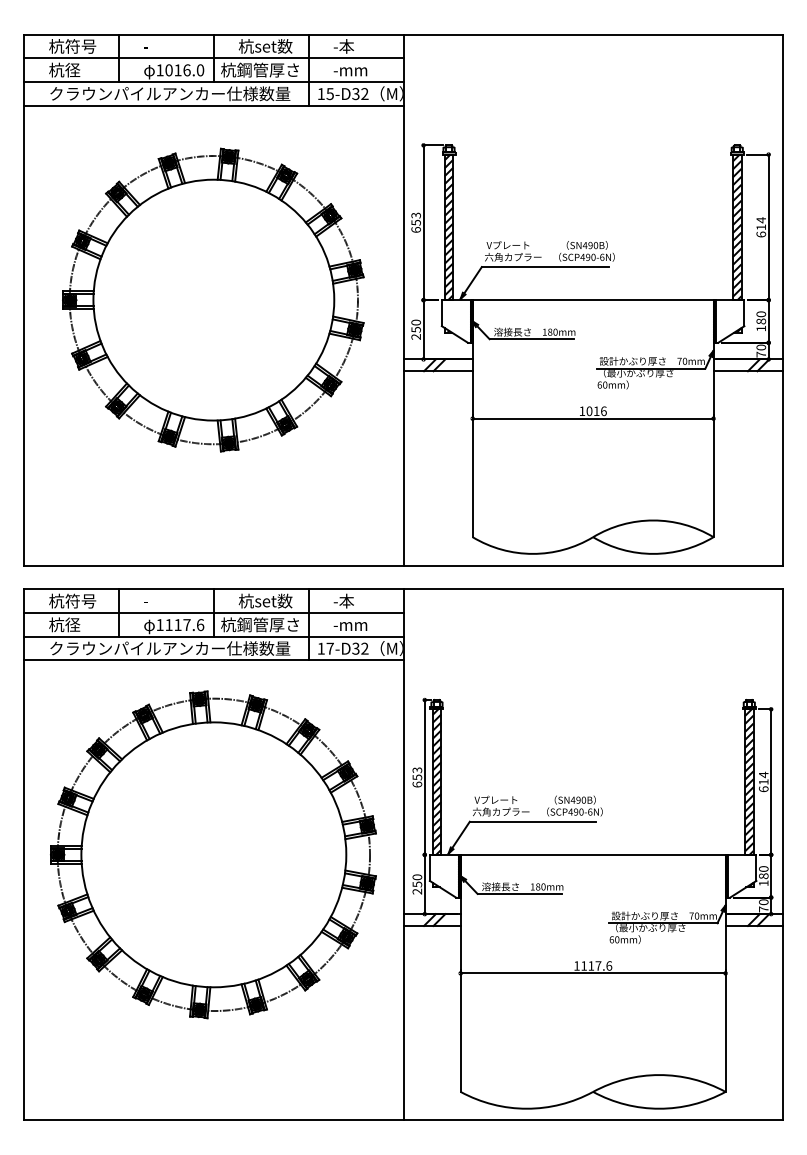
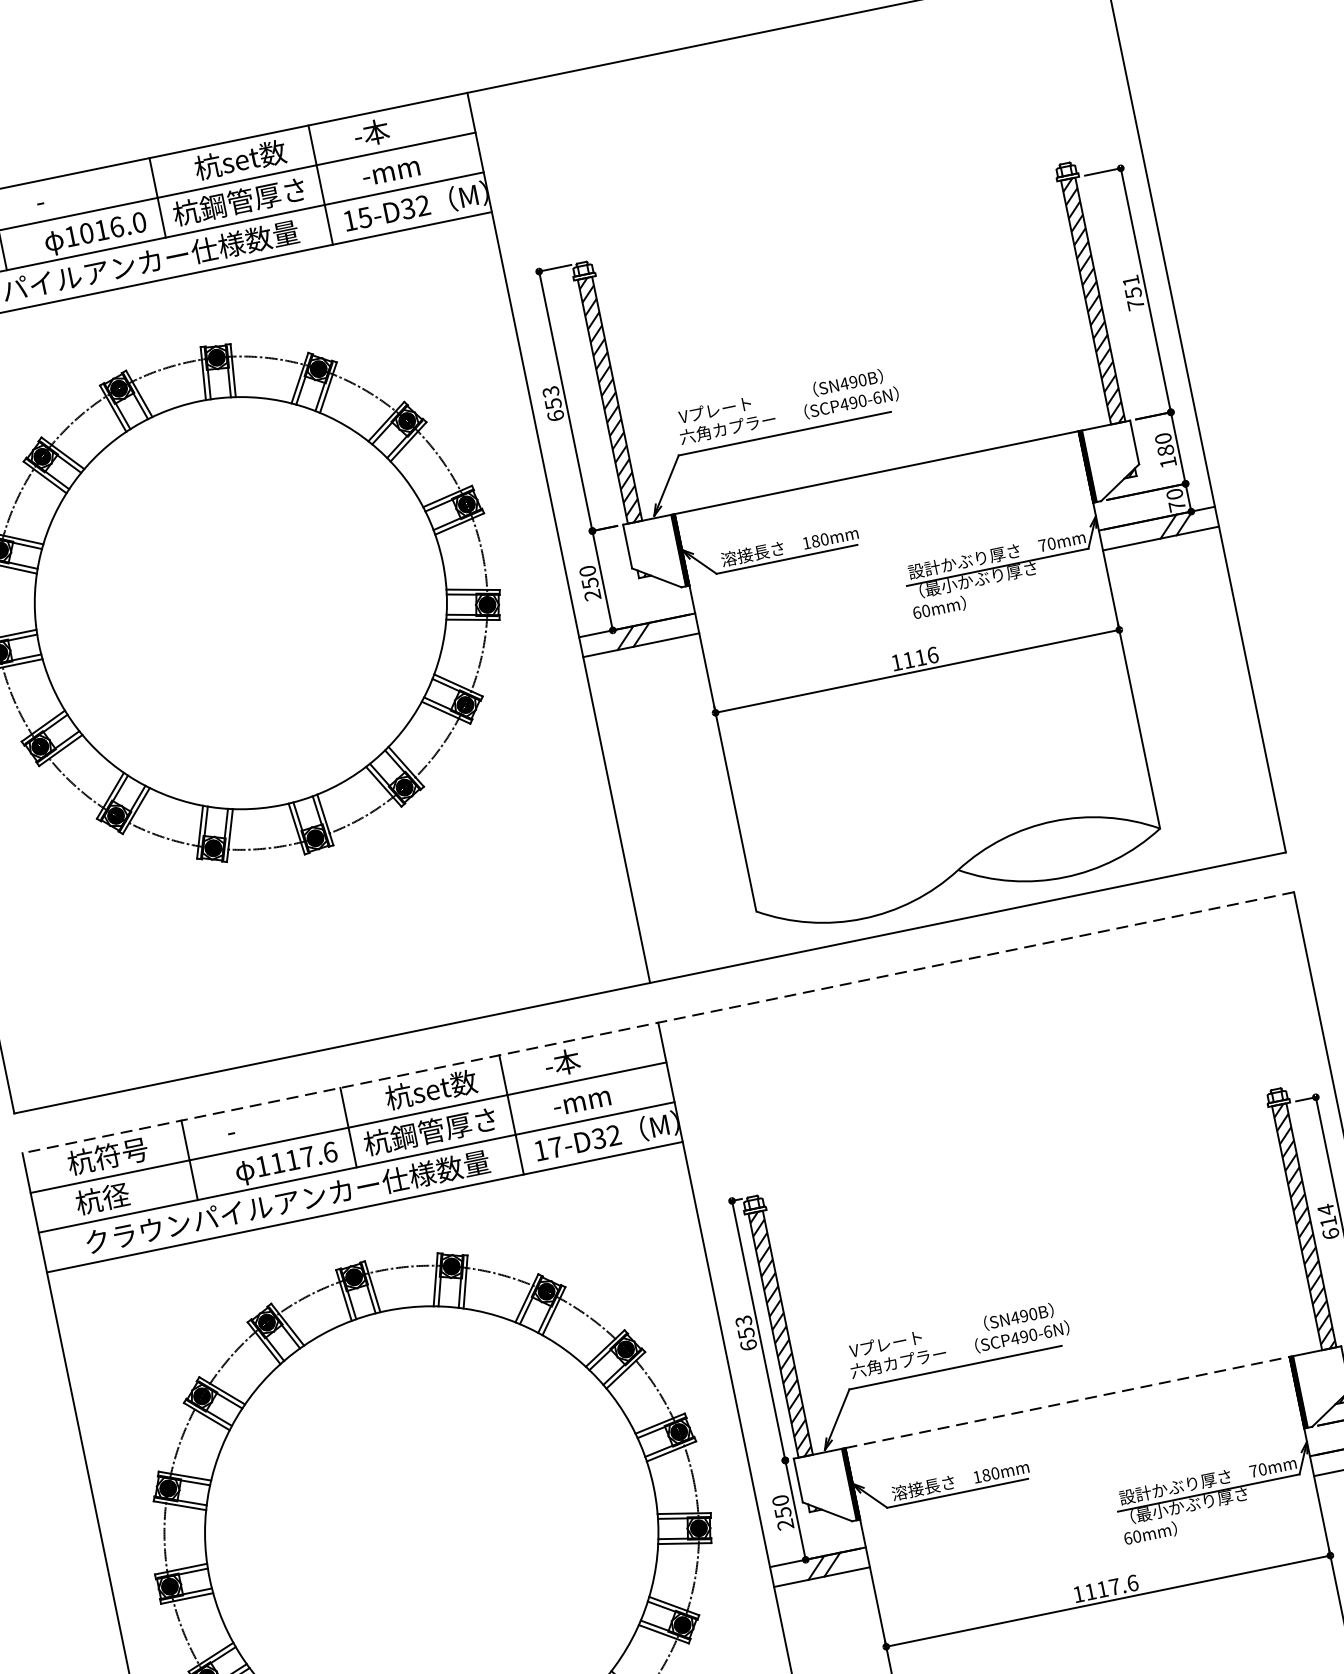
text: (761, 227) -> (1133, 292), 614 -> 751
text: (589, 411) -> (908, 660), 1016 -> 1116
line: (402, 589) -> (656, 1023), solid -> dashed
line: (593, 854) -> (1068, 1401), solid -> dashed

